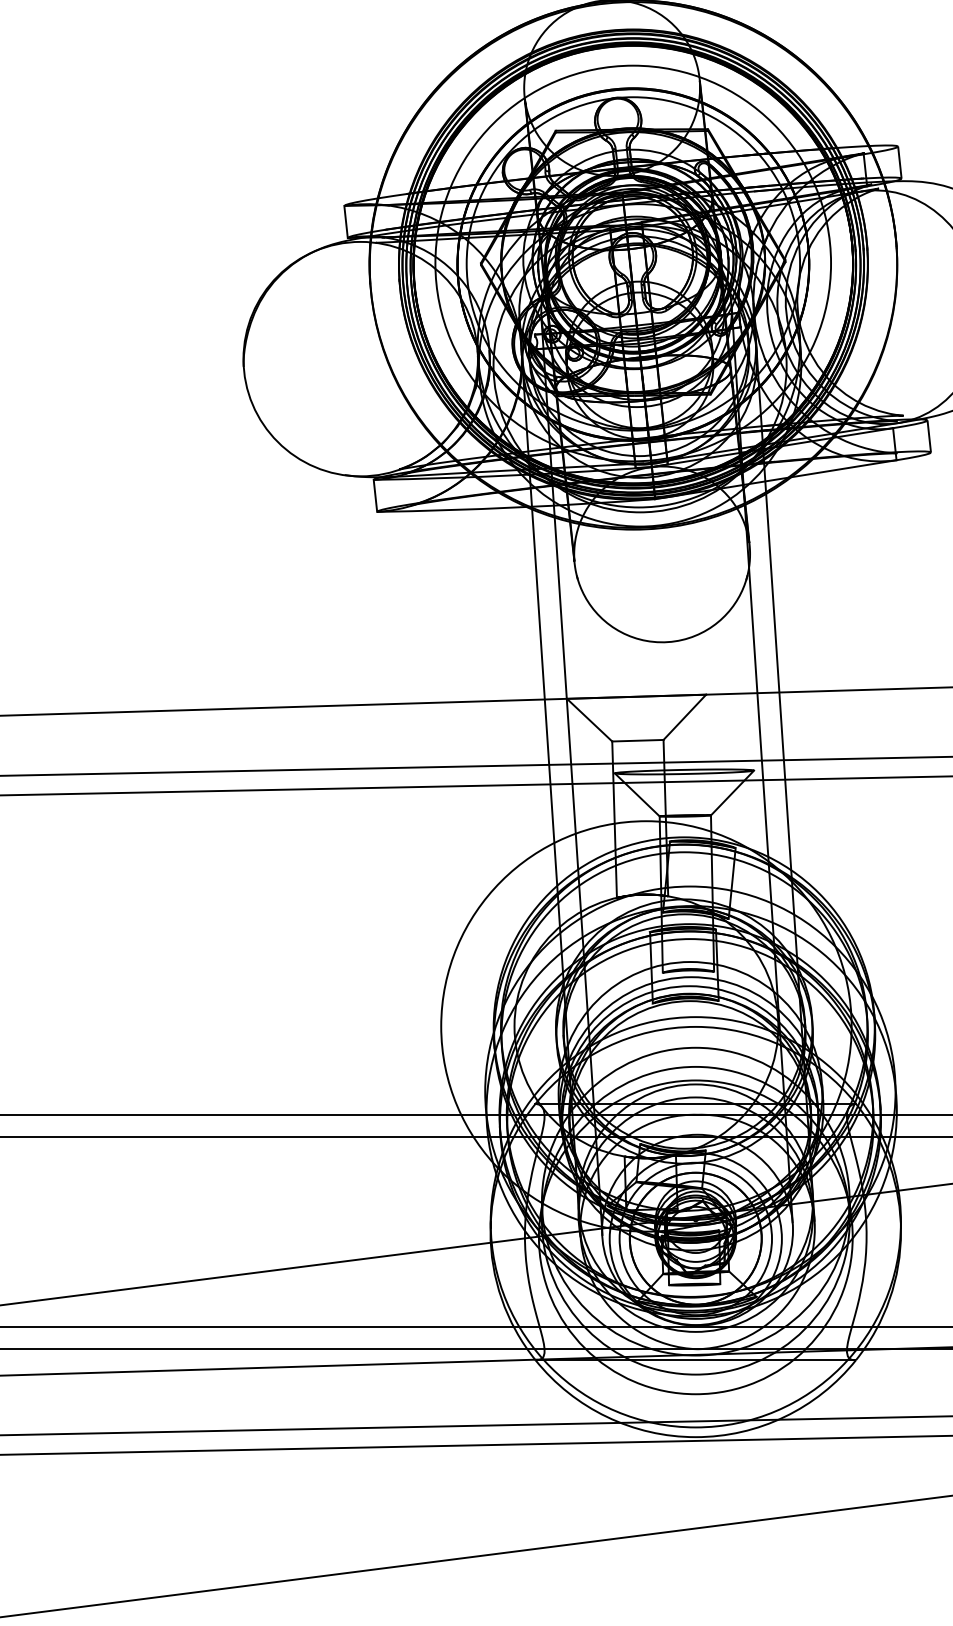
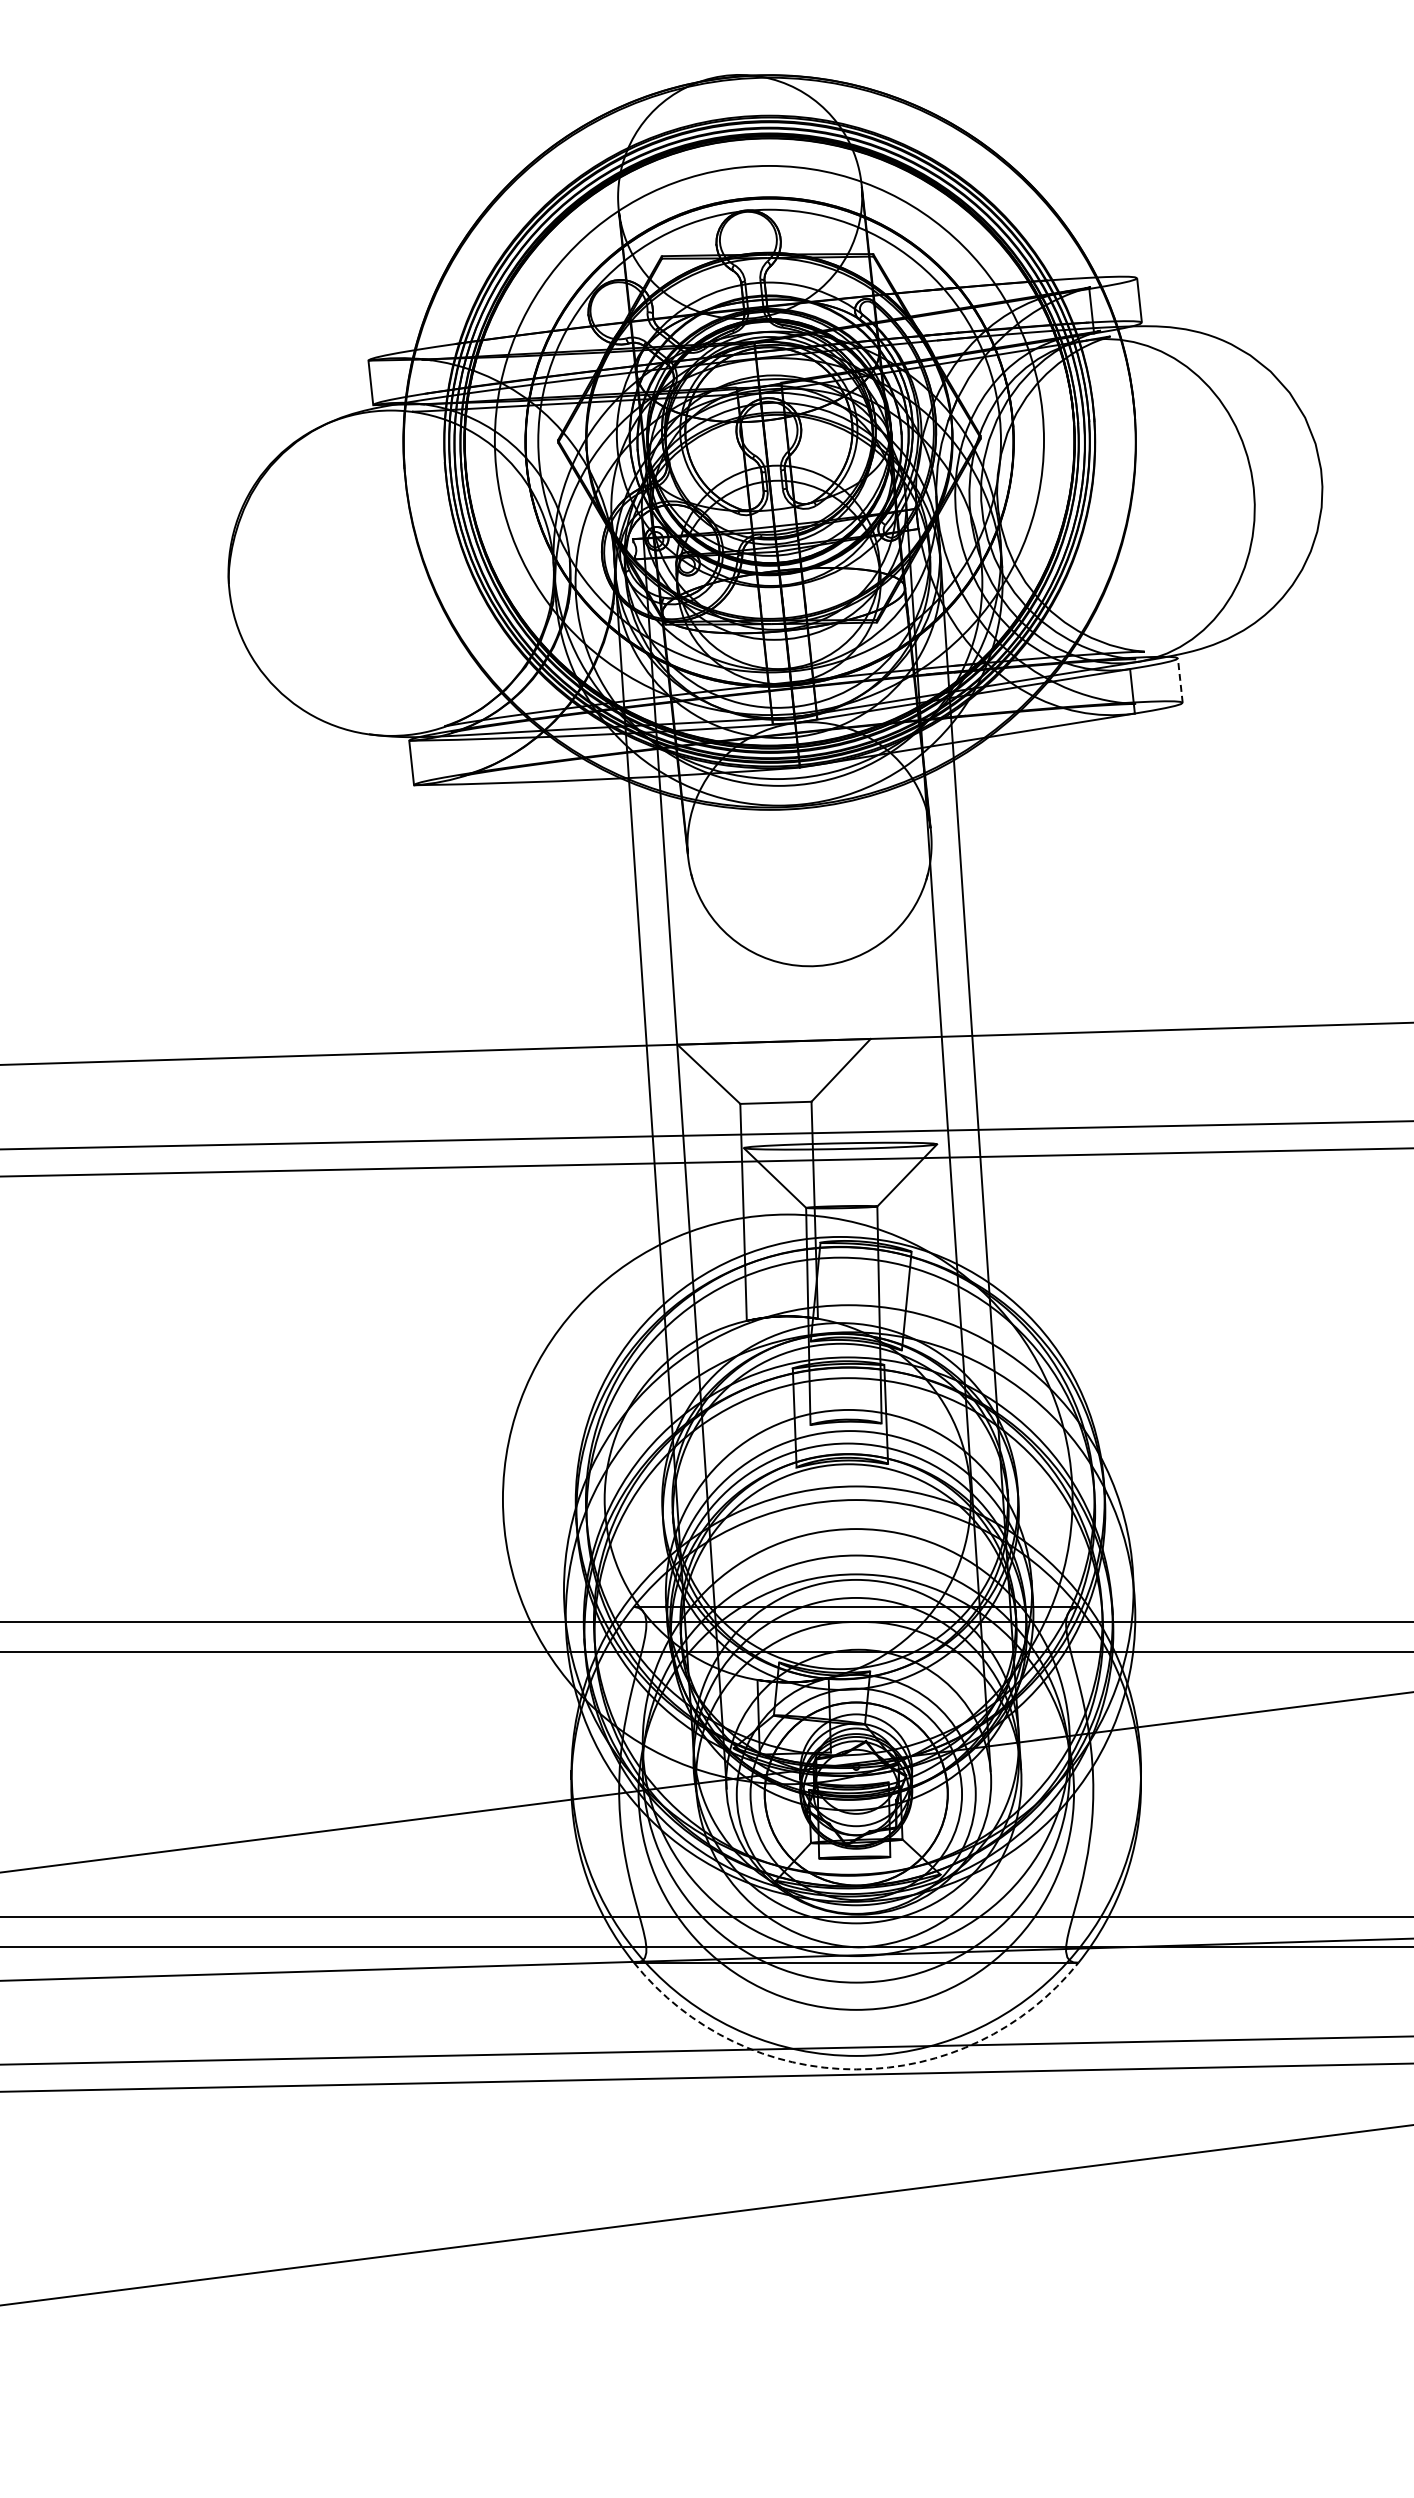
line: (929, 436) -> (1180, 680), solid -> dashed
arc: (695, 1437) -> (856, 2069), solid -> dashed

